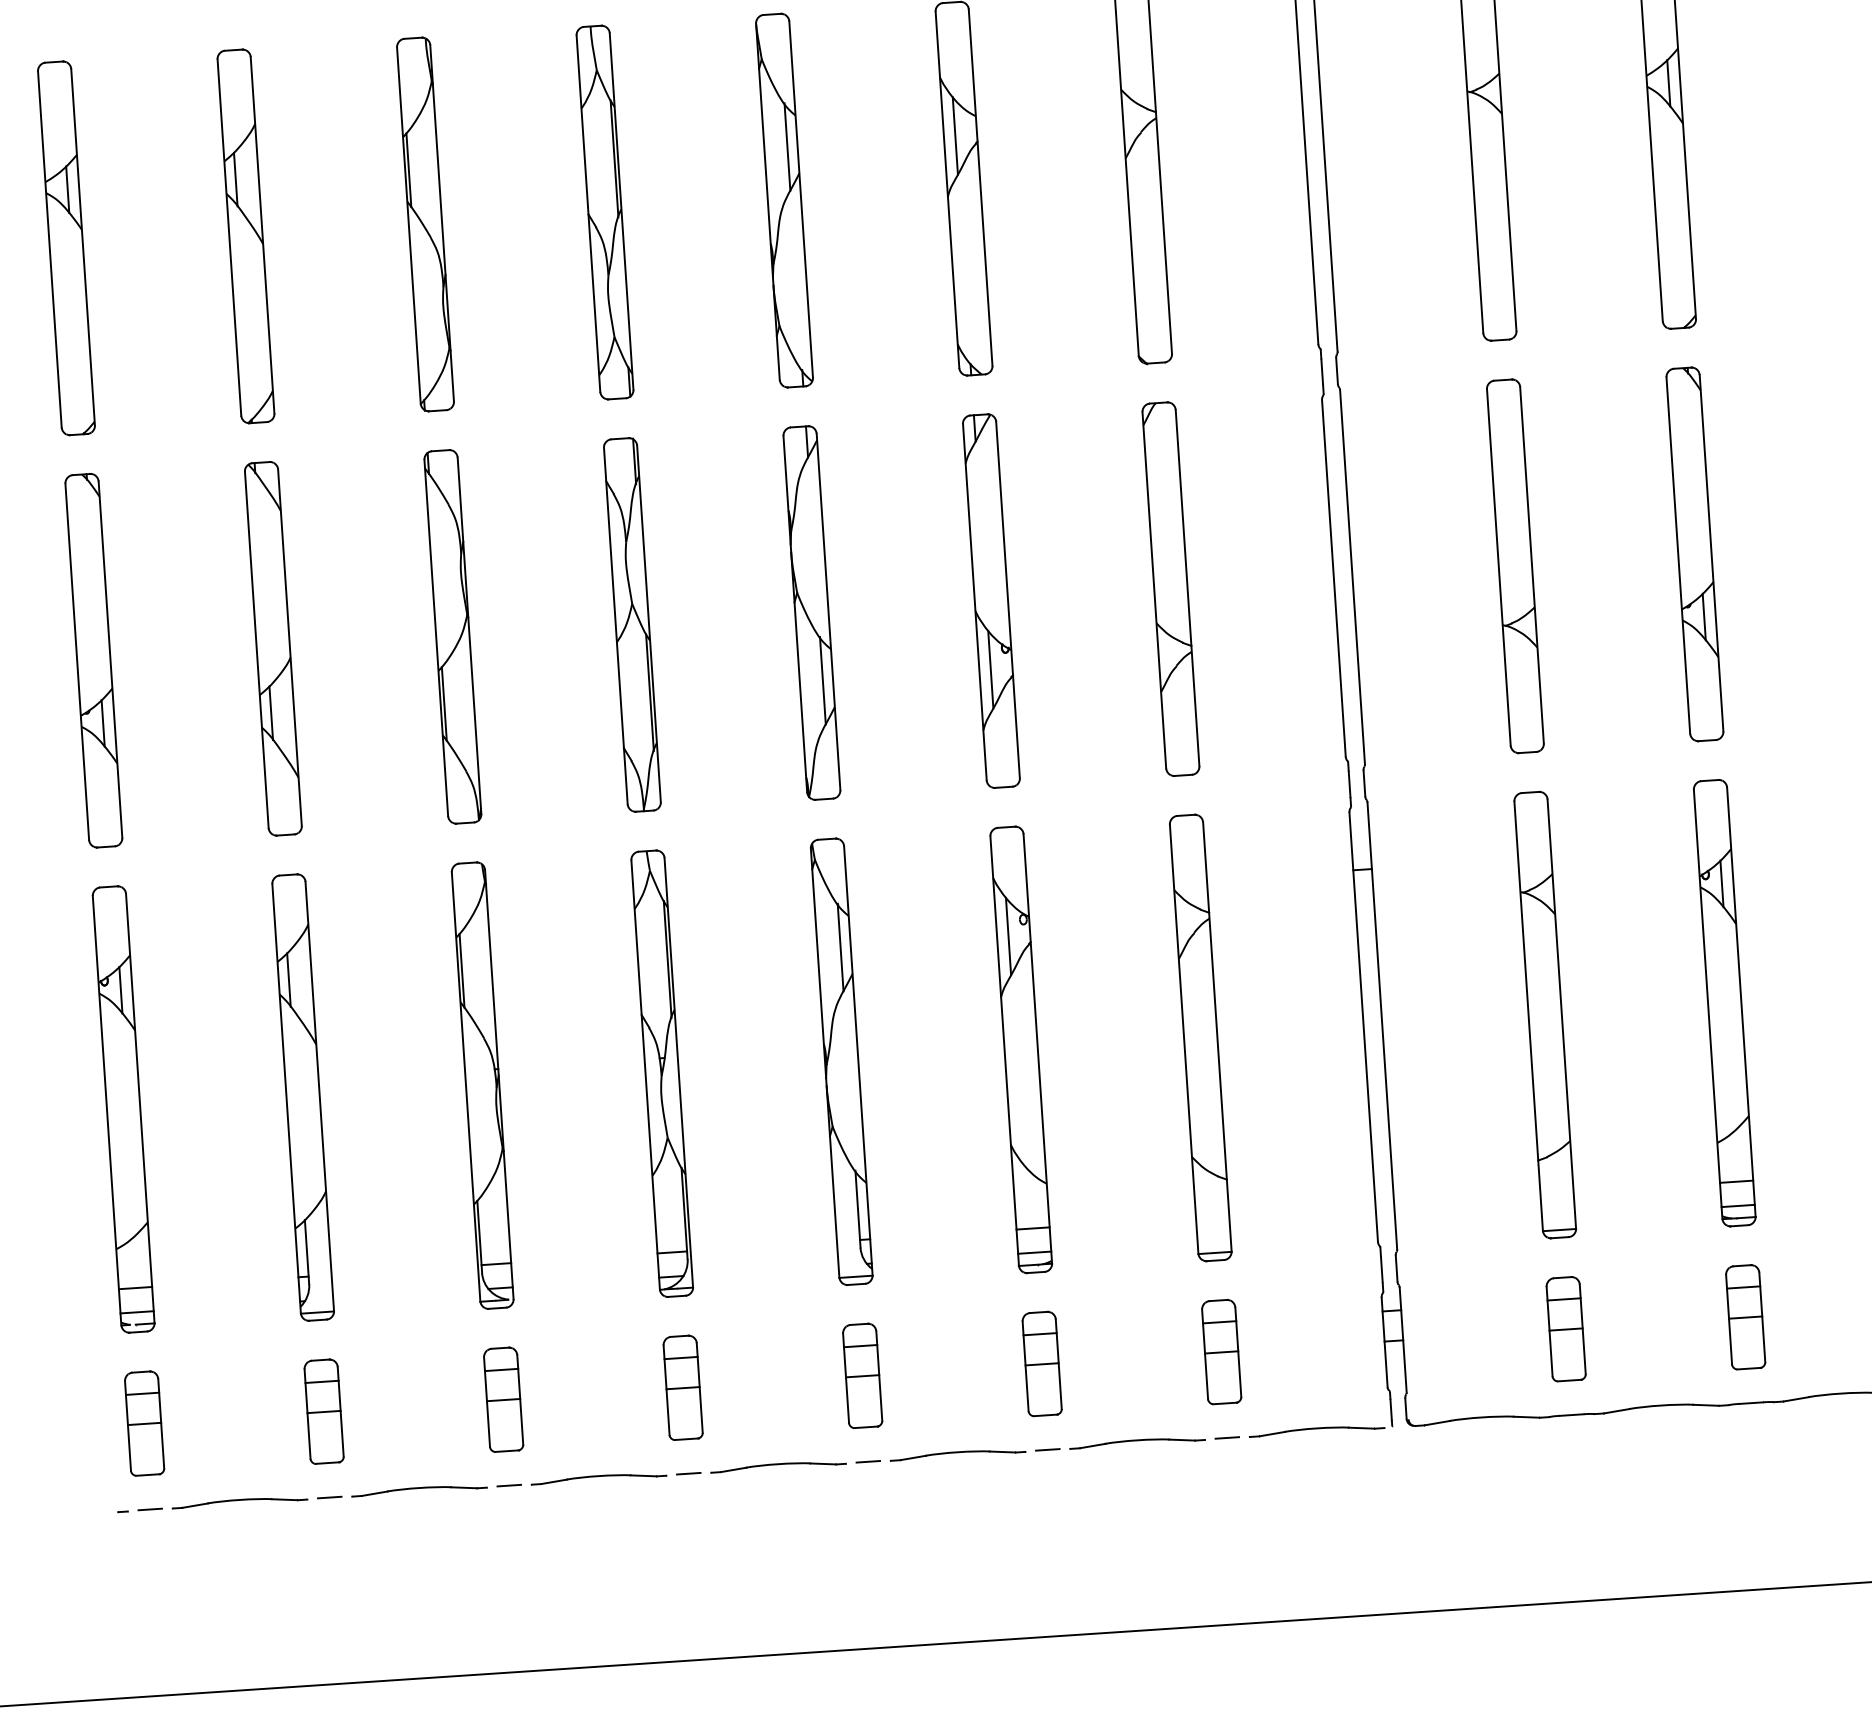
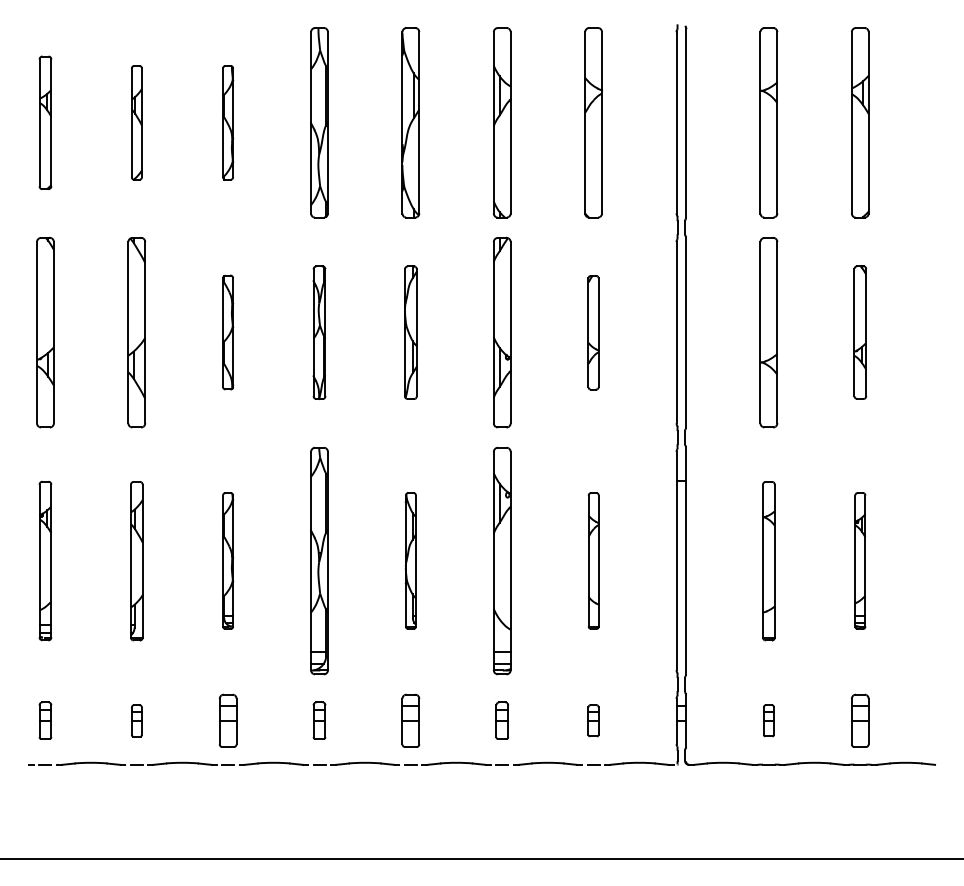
part: (424, 223) -> (227, 122), size x0.6
part: (245, 235) -> (136, 122), size x0.6
part: (66, 247) -> (45, 122), size x0.7
part: (1695, 554) -> (860, 332), size x0.7
part: (1170, 588) -> (593, 332), size x0.6
part: (811, 612) -> (410, 332), size x0.7
part: (632, 624) -> (319, 332), size x0.7
part: (451, 636) -> (227, 332), size x0.6
part: (1725, 1002) -> (860, 560), size x0.6
part: (1544, 1015) -> (768, 561), size x0.7
part: (1200, 1036) -> (593, 560), size x0.6
part: (840, 1060) -> (410, 560), size x0.6
part: (481, 1084) -> (227, 560), size x0.6
part: (302, 1098) -> (136, 561), size x0.7
part: (123, 1108) -> (45, 560), size x0.7
part: (1565, 1328) -> (768, 720), size x0.6
part: (1221, 1351) -> (593, 720), size x0.6
part: (1042, 1363) -> (502, 720), size x0.7
part: (682, 1387) -> (319, 720), size x0.7
part: (323, 1410) -> (136, 720), size x0.6
part: (144, 1422) -> (45, 720), size x0.7

